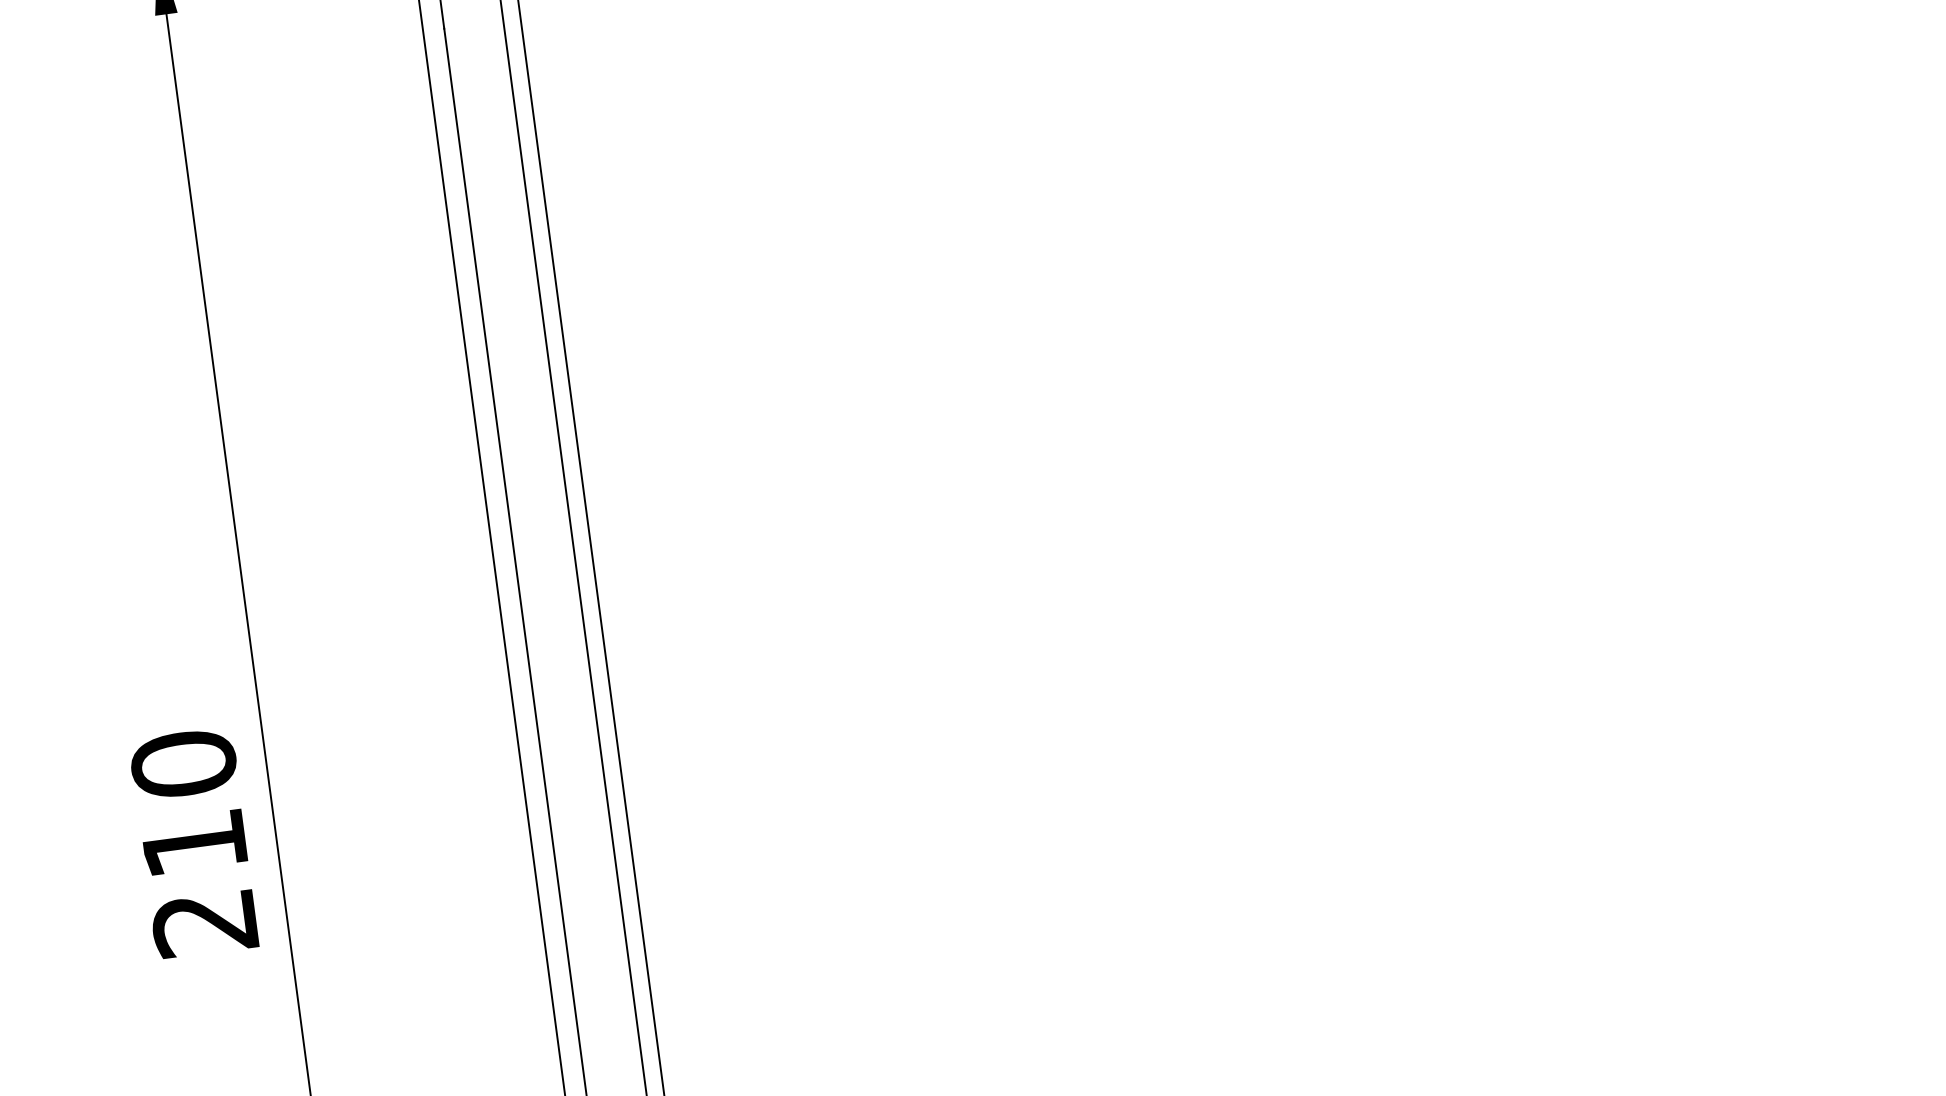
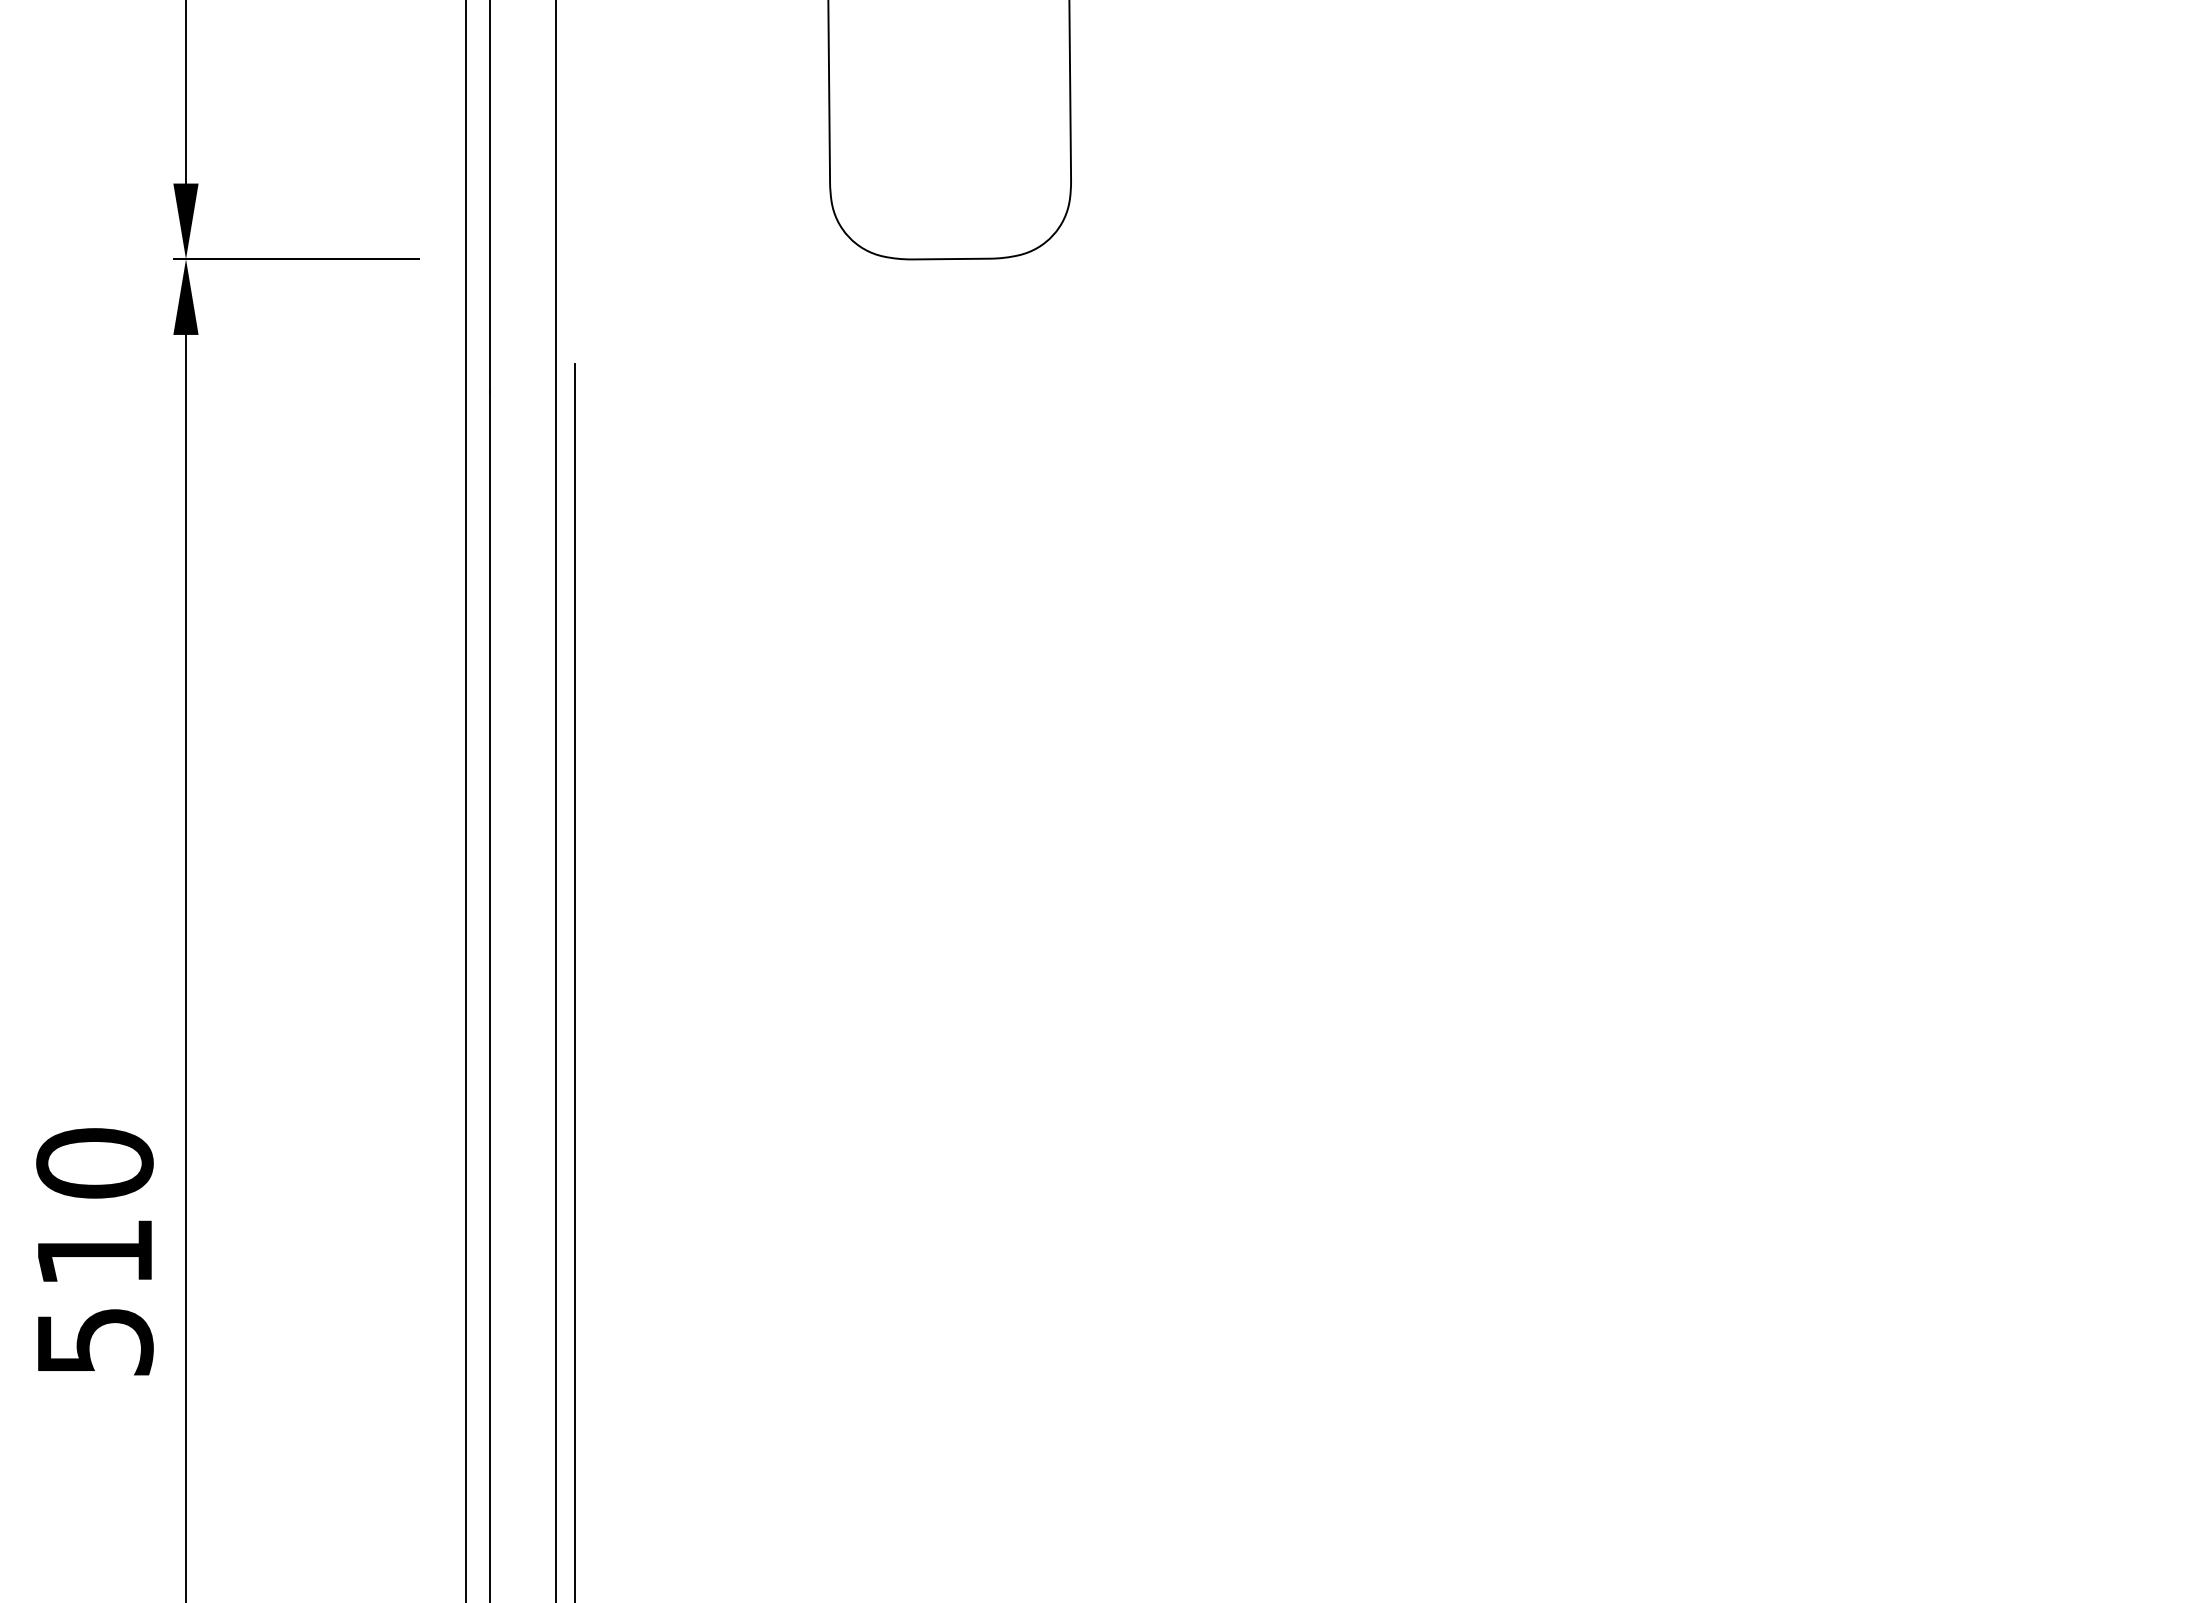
text: (204, 923) -> (94, 1342), 210 -> 510

